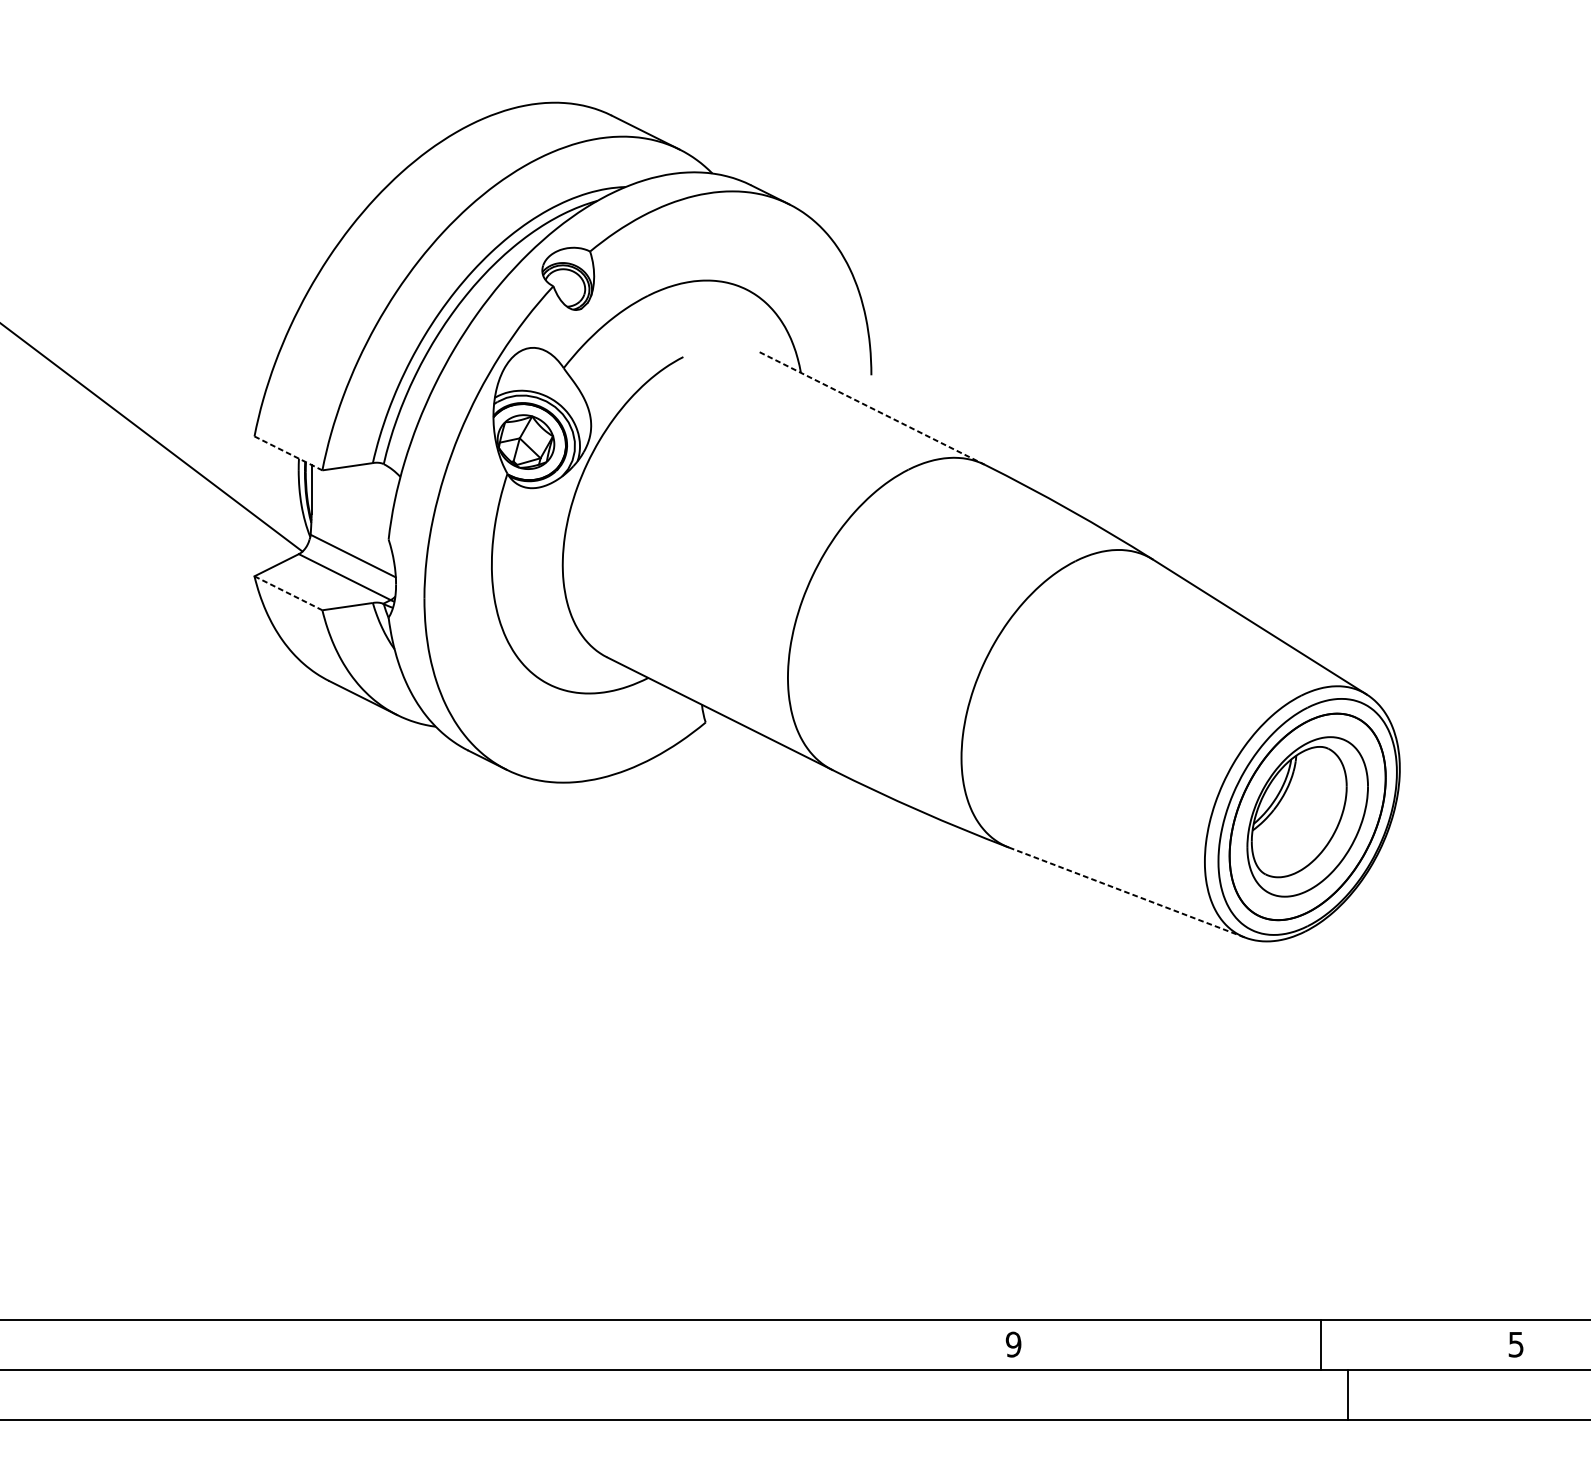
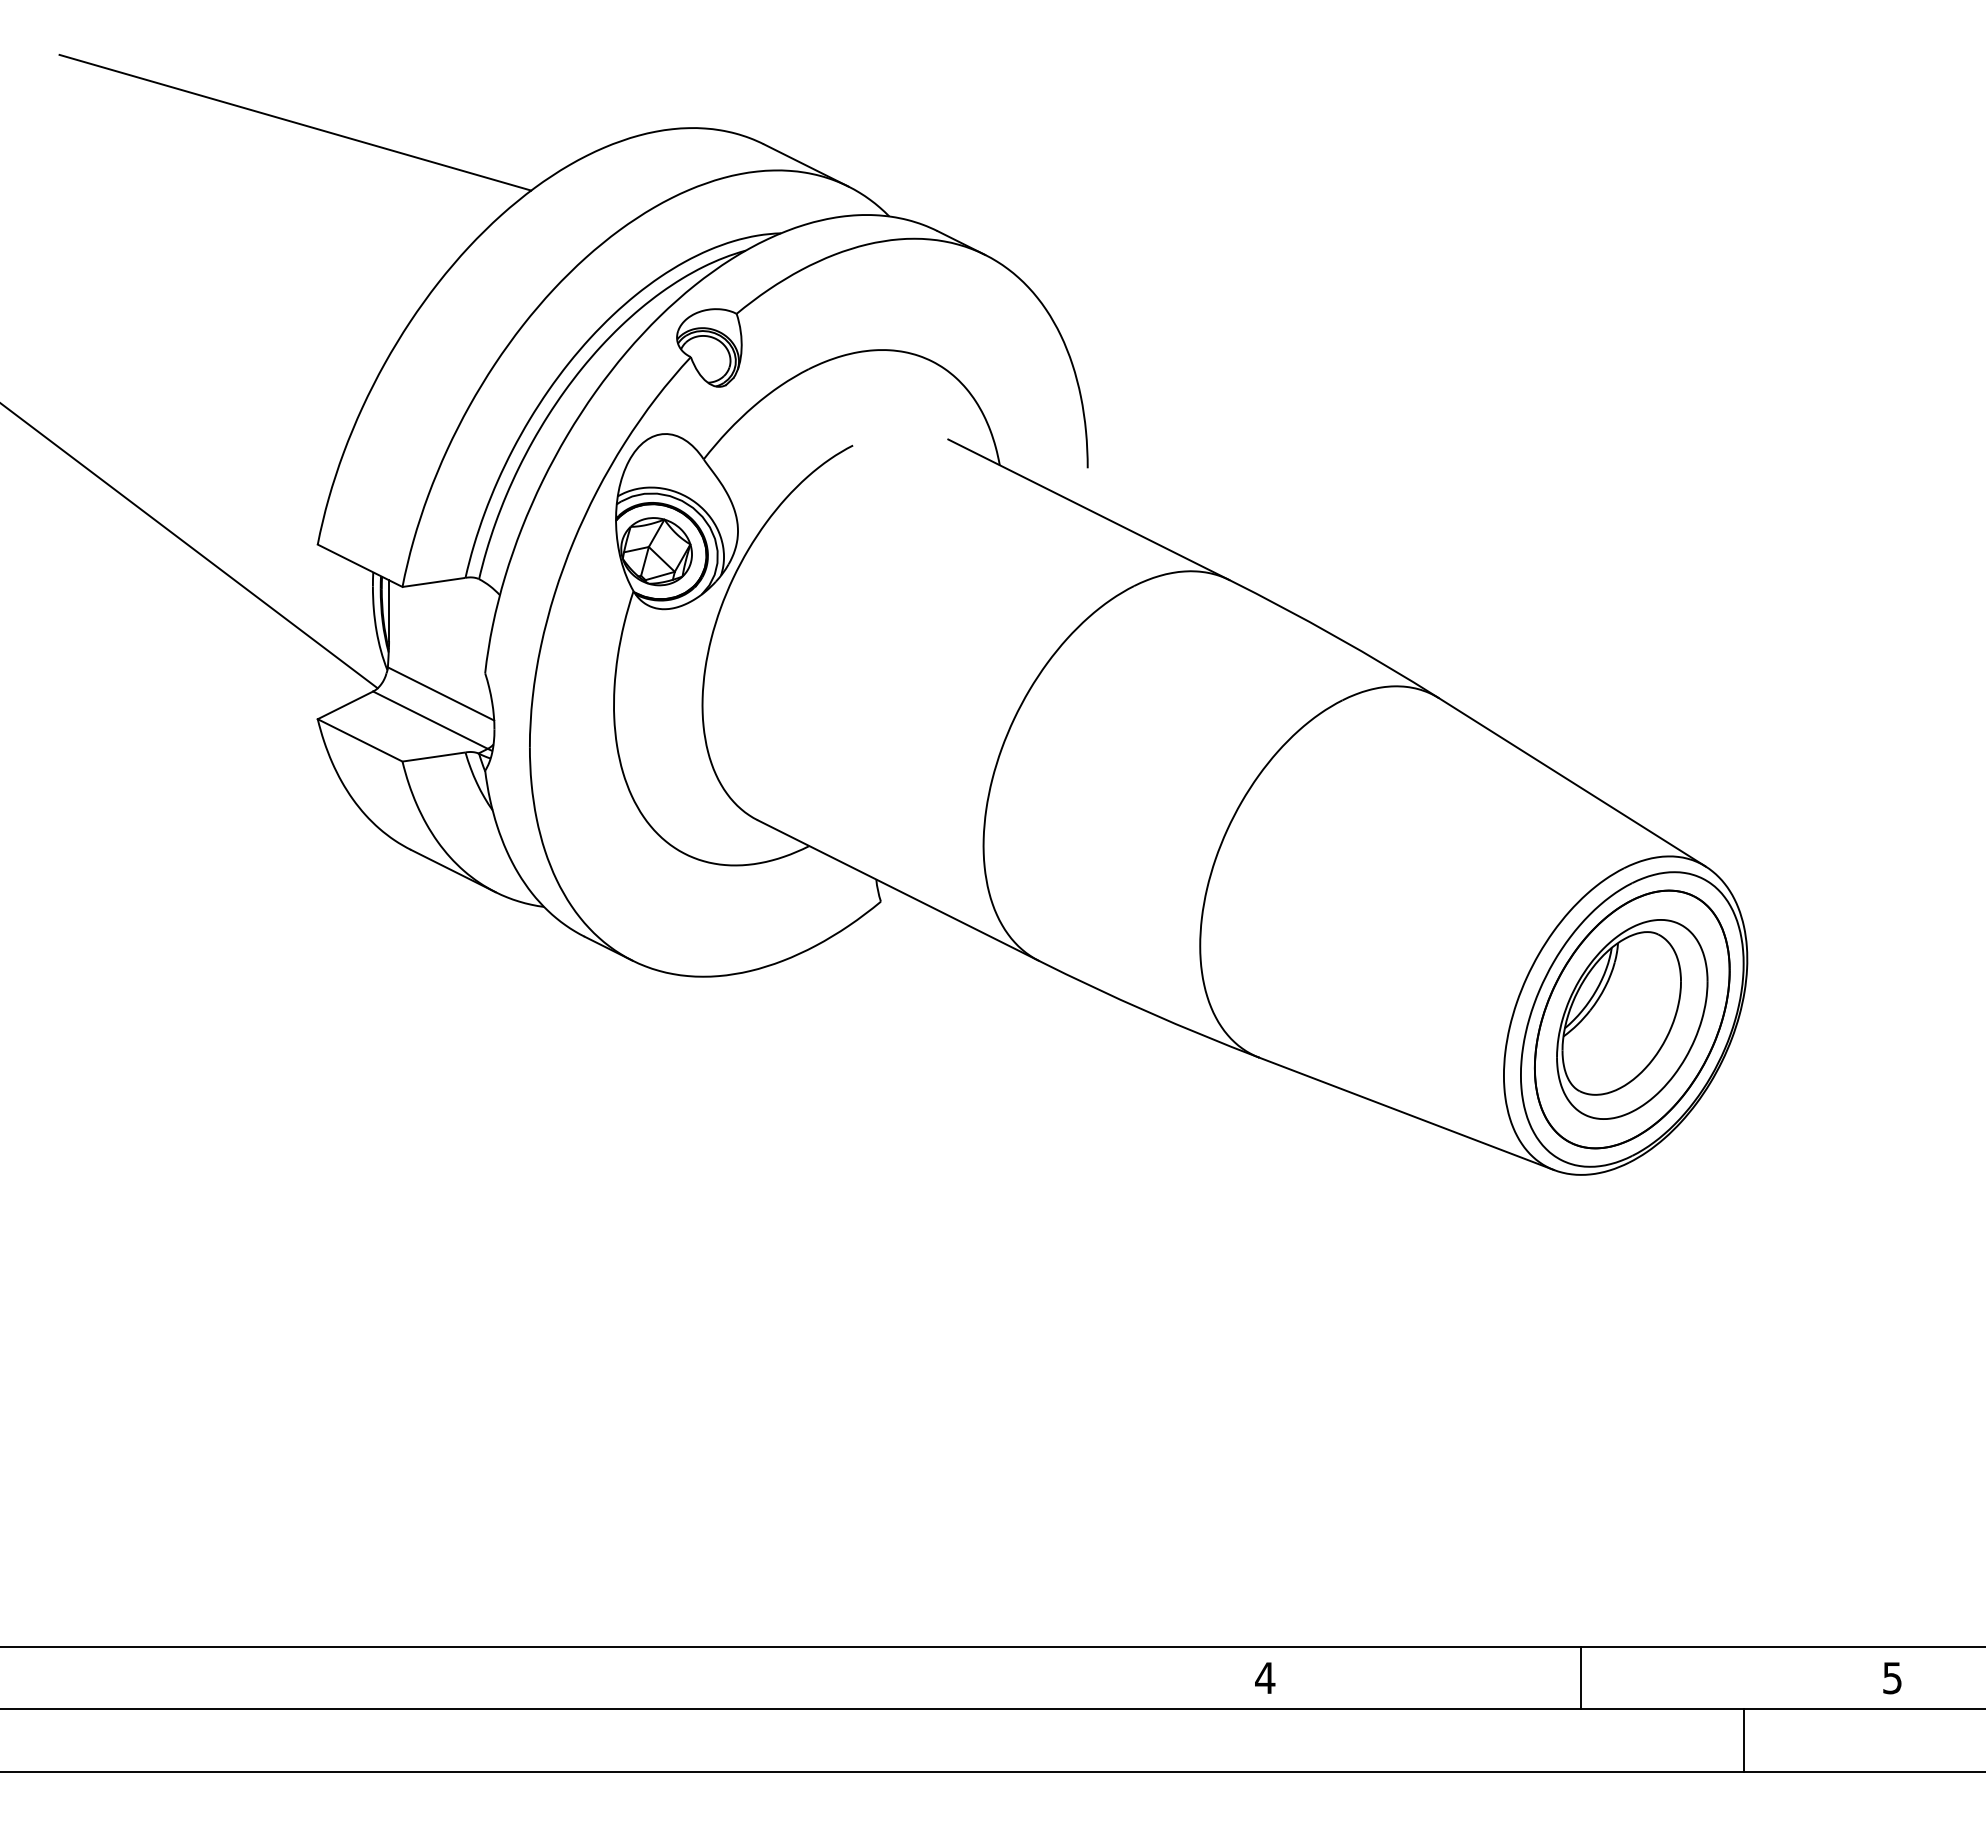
line: (236, 98) -> (295, 122), added
line: (872, 408) -> (1089, 509), dashed -> solid
line: (288, 453) -> (360, 566), dashed -> solid
line: (288, 593) -> (360, 740), dashed -> solid
line: (1126, 892) -> (1406, 1113), dashed -> solid
text: (1013, 1344) -> (1265, 1678), 9 -> 4
line: (1320, 1344) -> (1581, 1677), moved
line: (1347, 1394) -> (1744, 1740), moved

